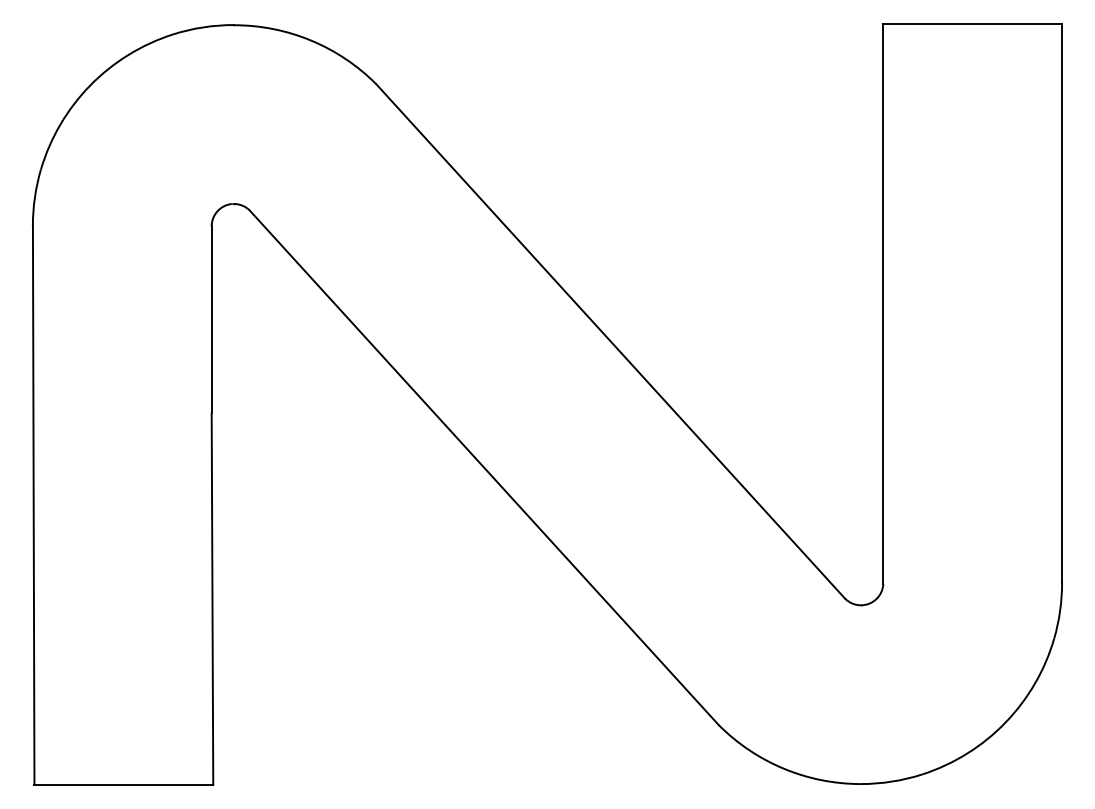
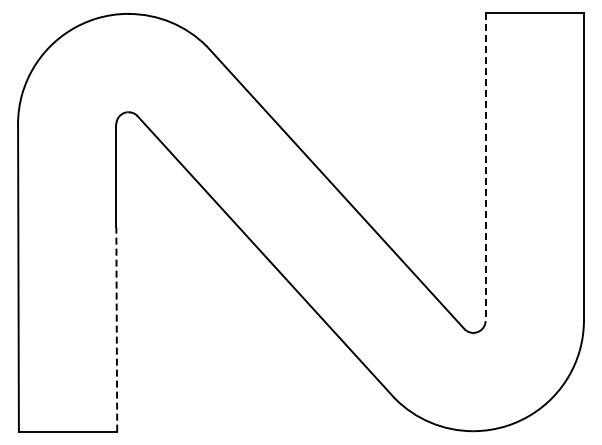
line: (883, 304) -> (485, 167), solid -> dashed
line: (211, 599) -> (116, 329), solid -> dashed

